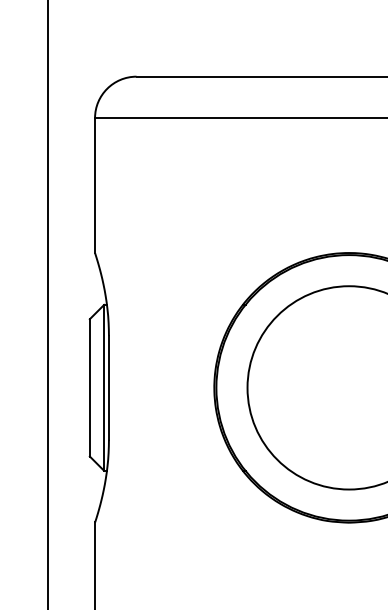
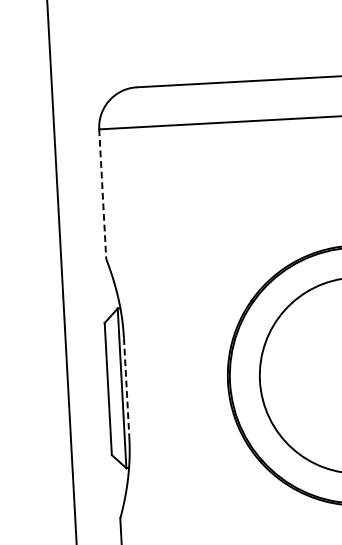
line: (95, 185) -> (103, 194), solid -> dashed
line: (108, 387) -> (126, 387), solid -> dashed

